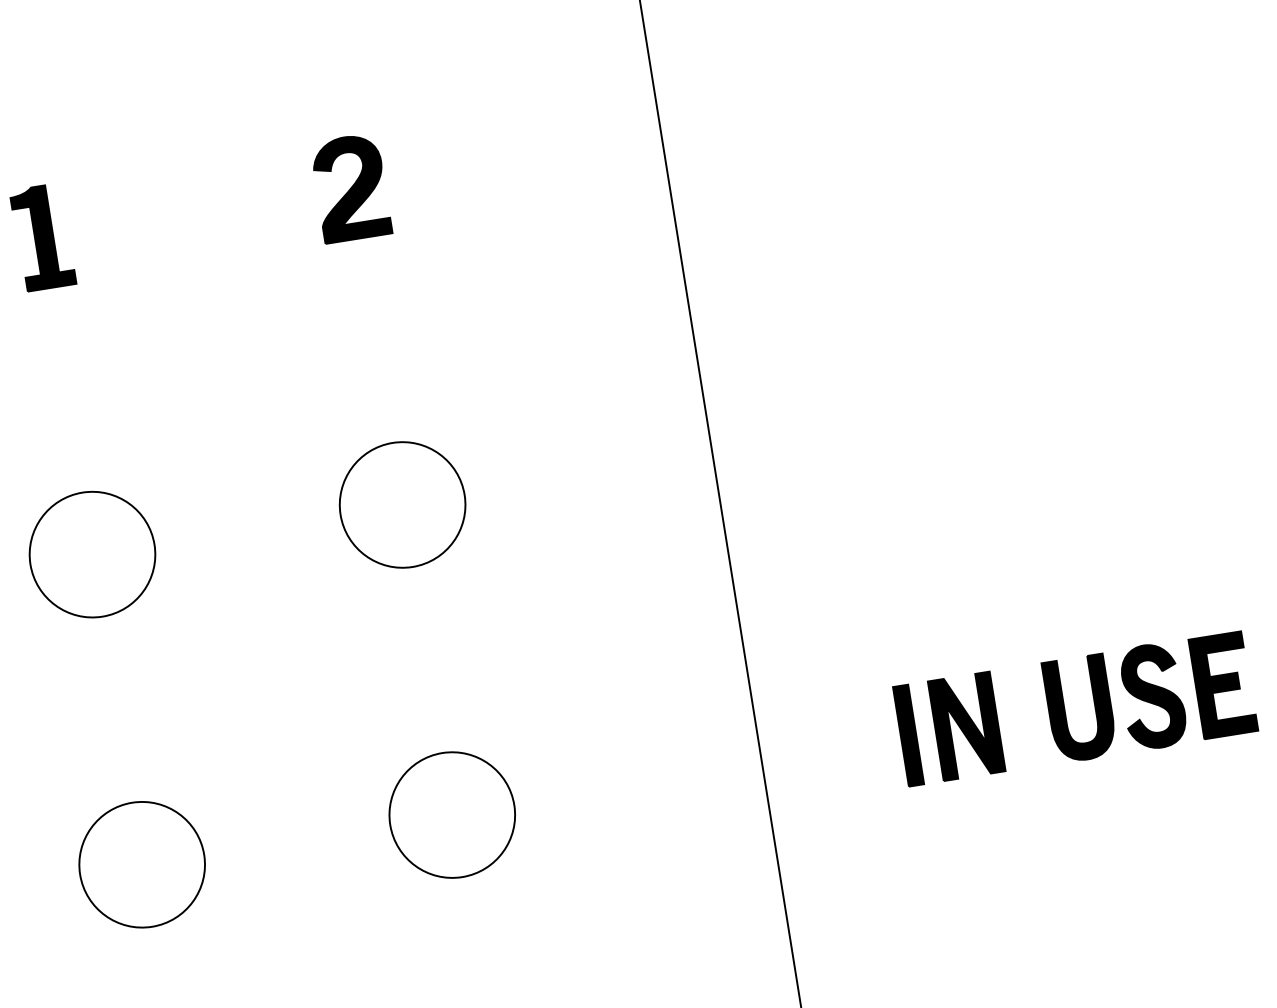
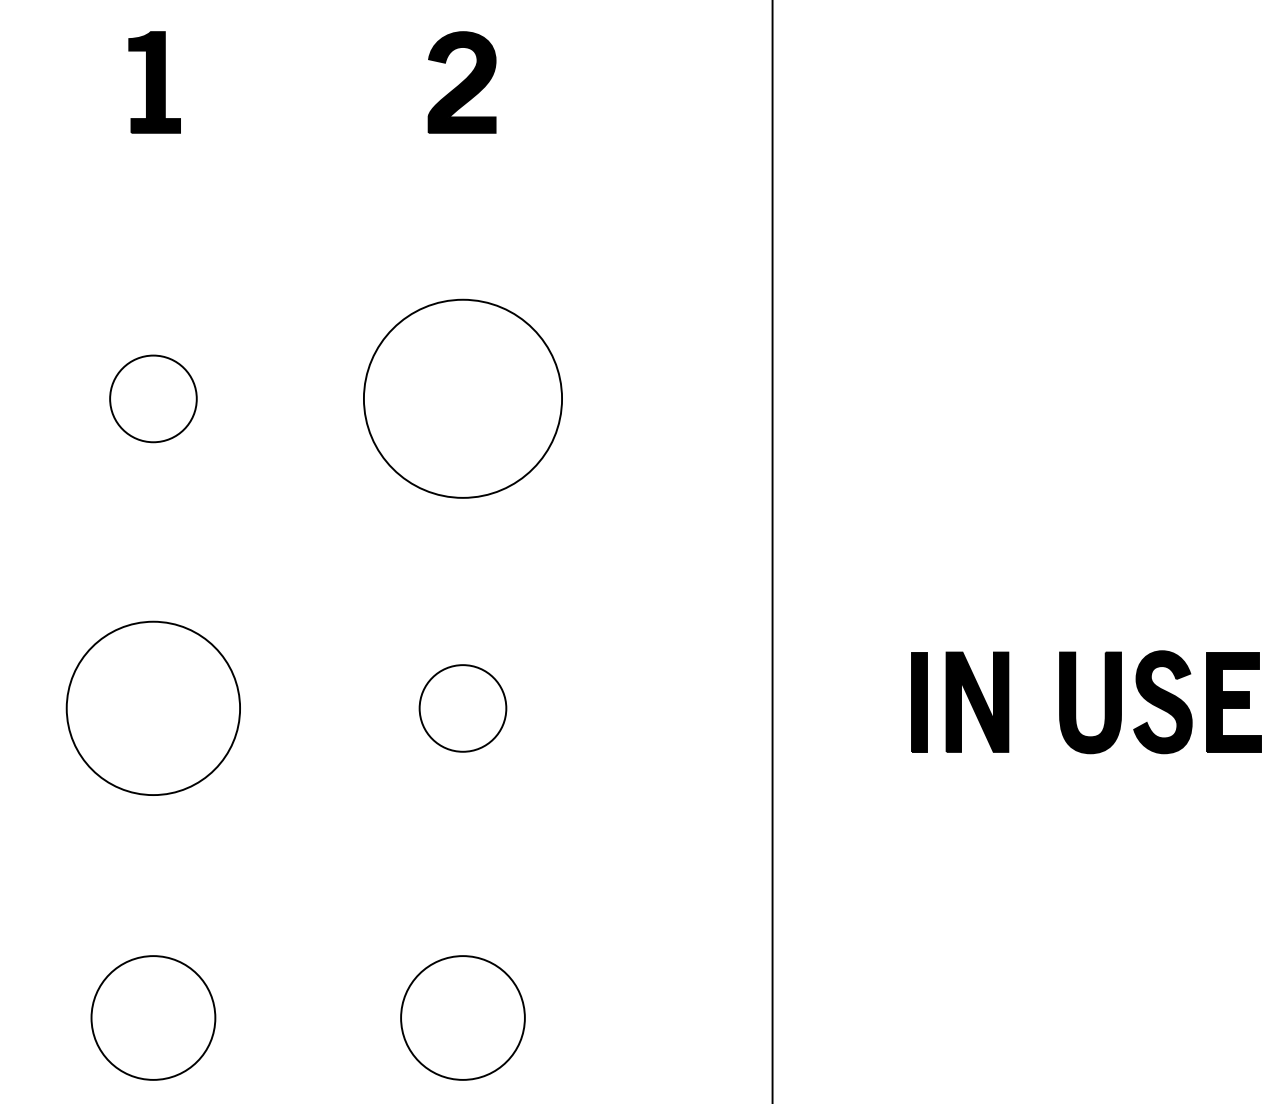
part: (402, 504) -> (462, 398), size x1.6
part: (92, 554) -> (153, 398), size x0.7
part: (451, 815) -> (462, 708), size x0.7
part: (142, 864) -> (153, 708), size x1.4

